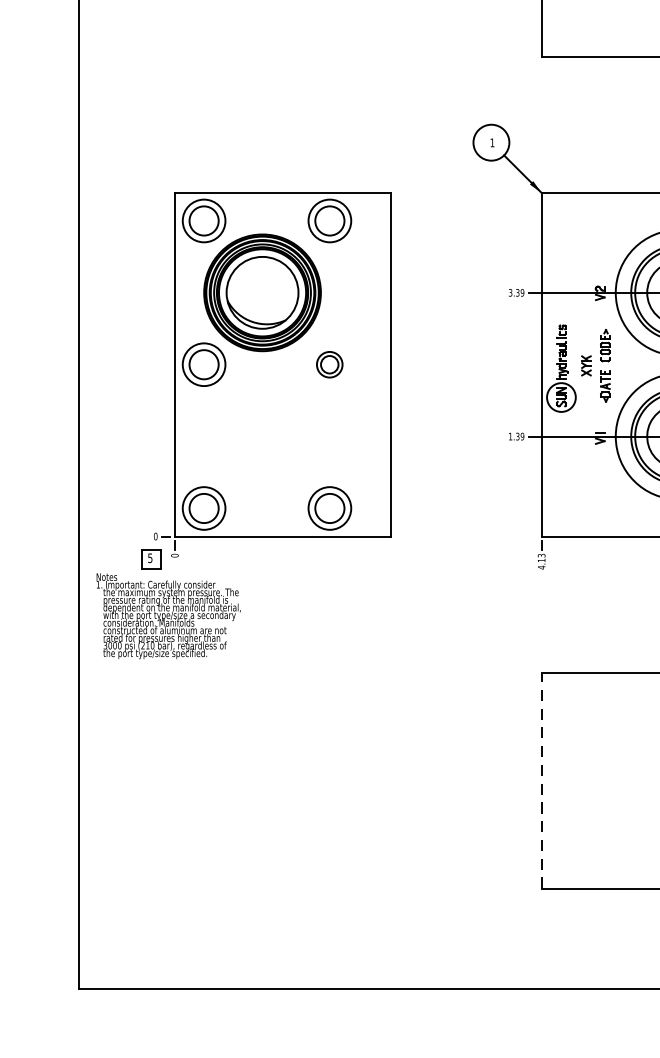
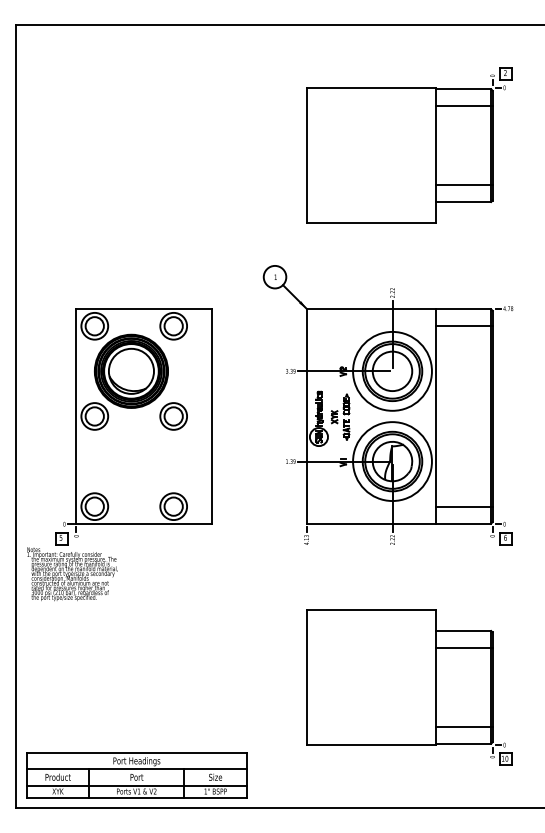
part: (329, 364) -> (173, 416), size x1.67
line: (541, 780) -> (306, 677), dashed -> solid
part: (270, 936) -> (136, 775), added

